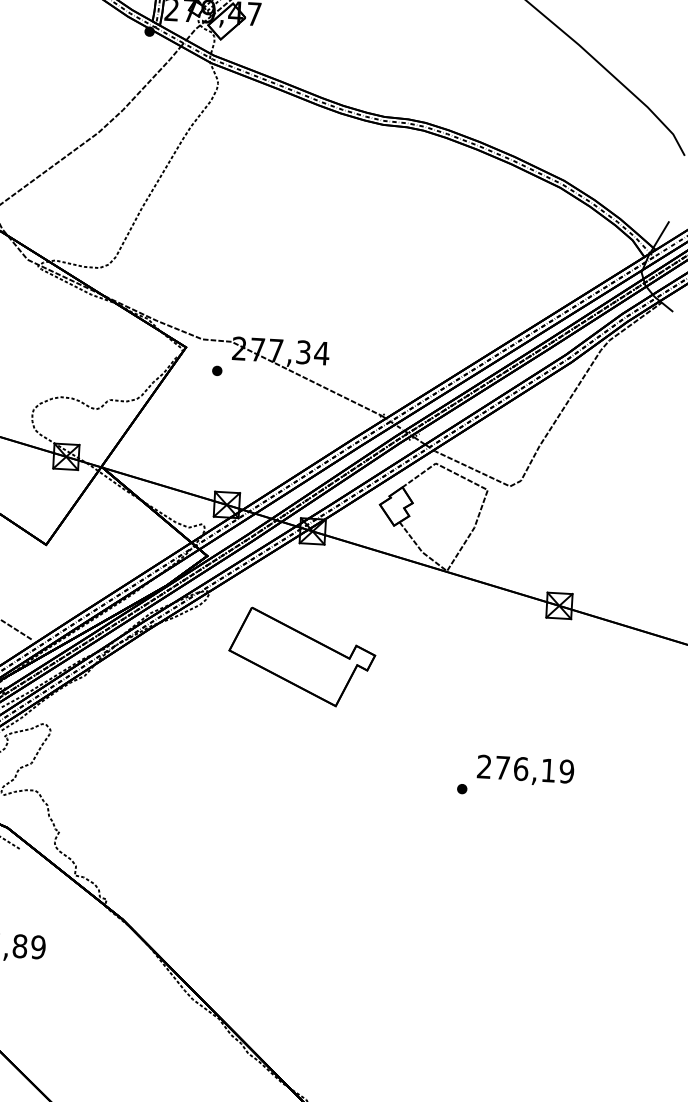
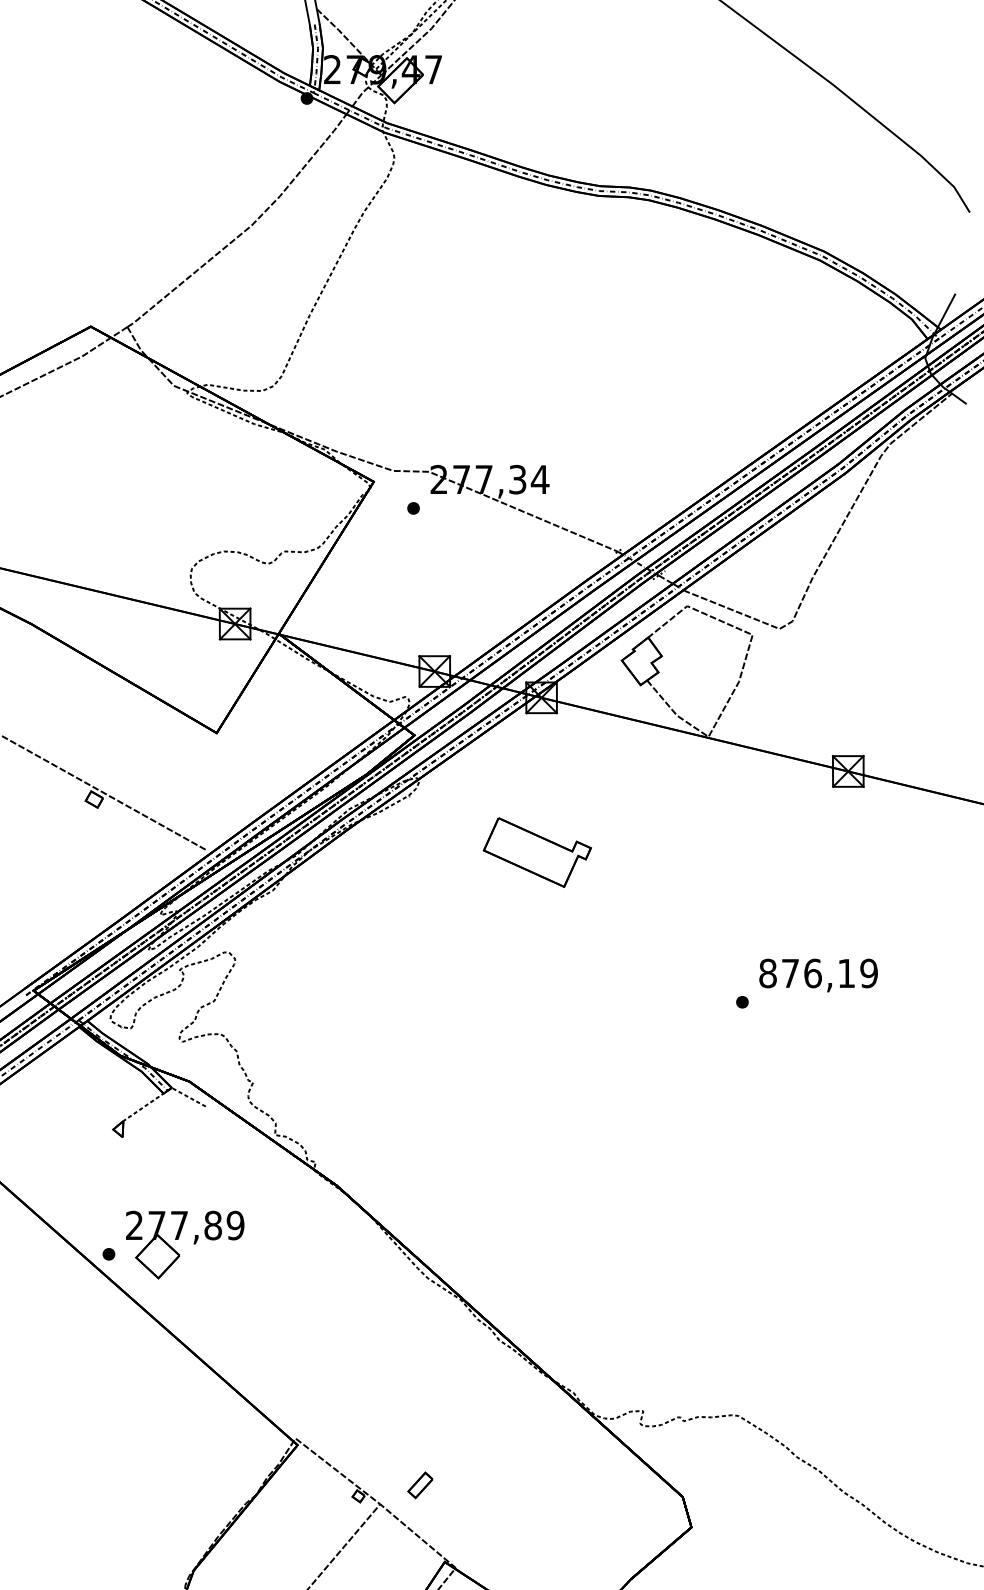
part: (302, 657) -> (537, 852), size x0.6
text: (484, 766) -> (767, 973), 276,19 -> 876,19

